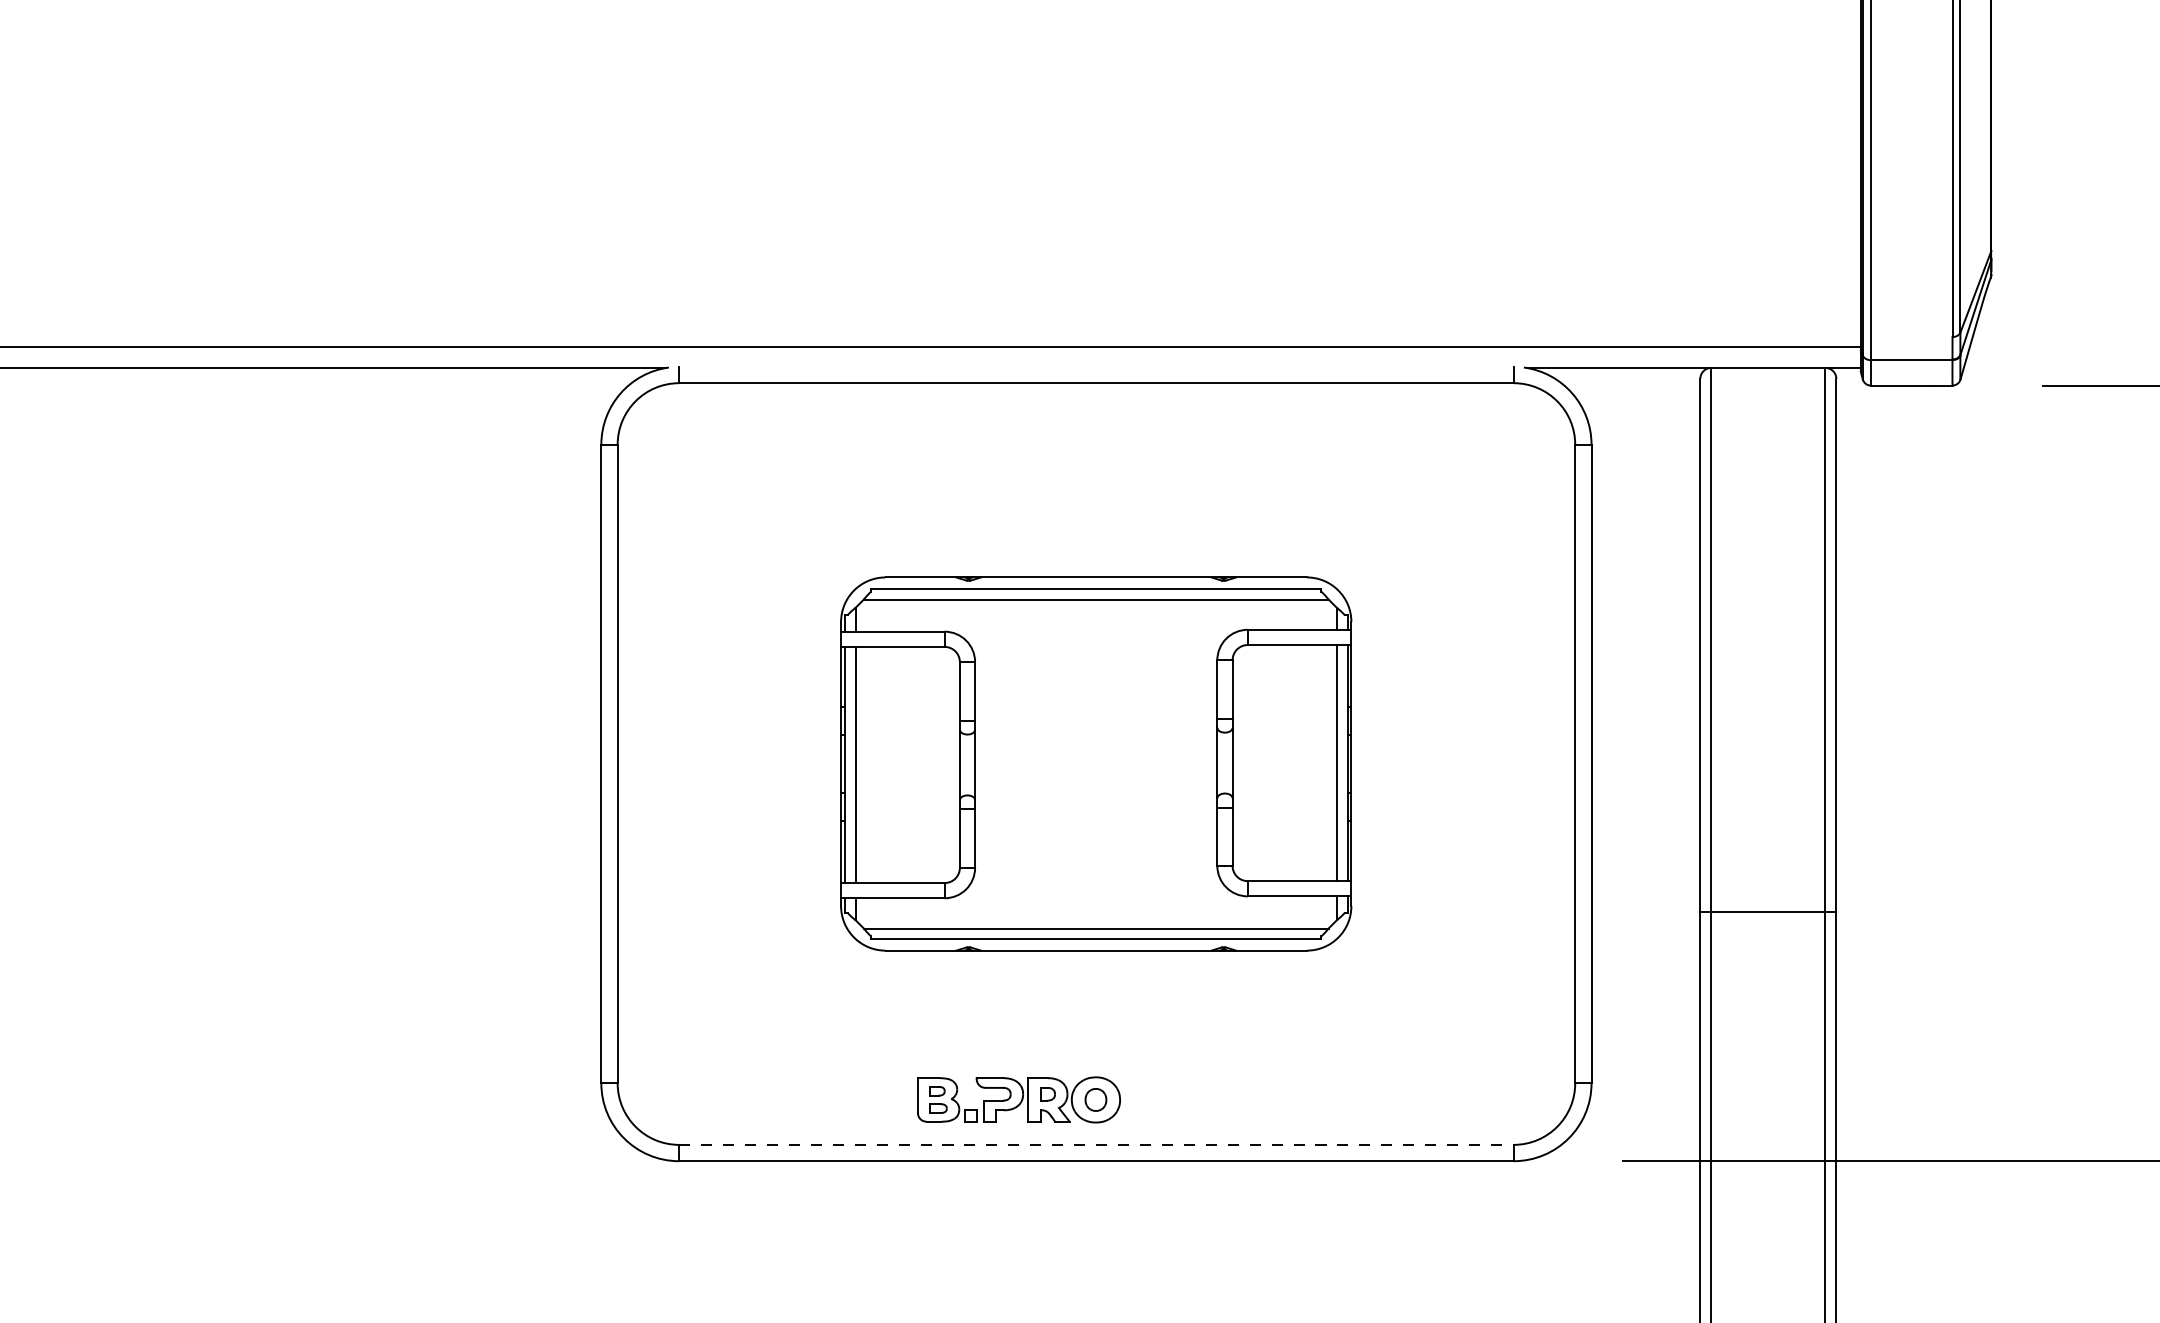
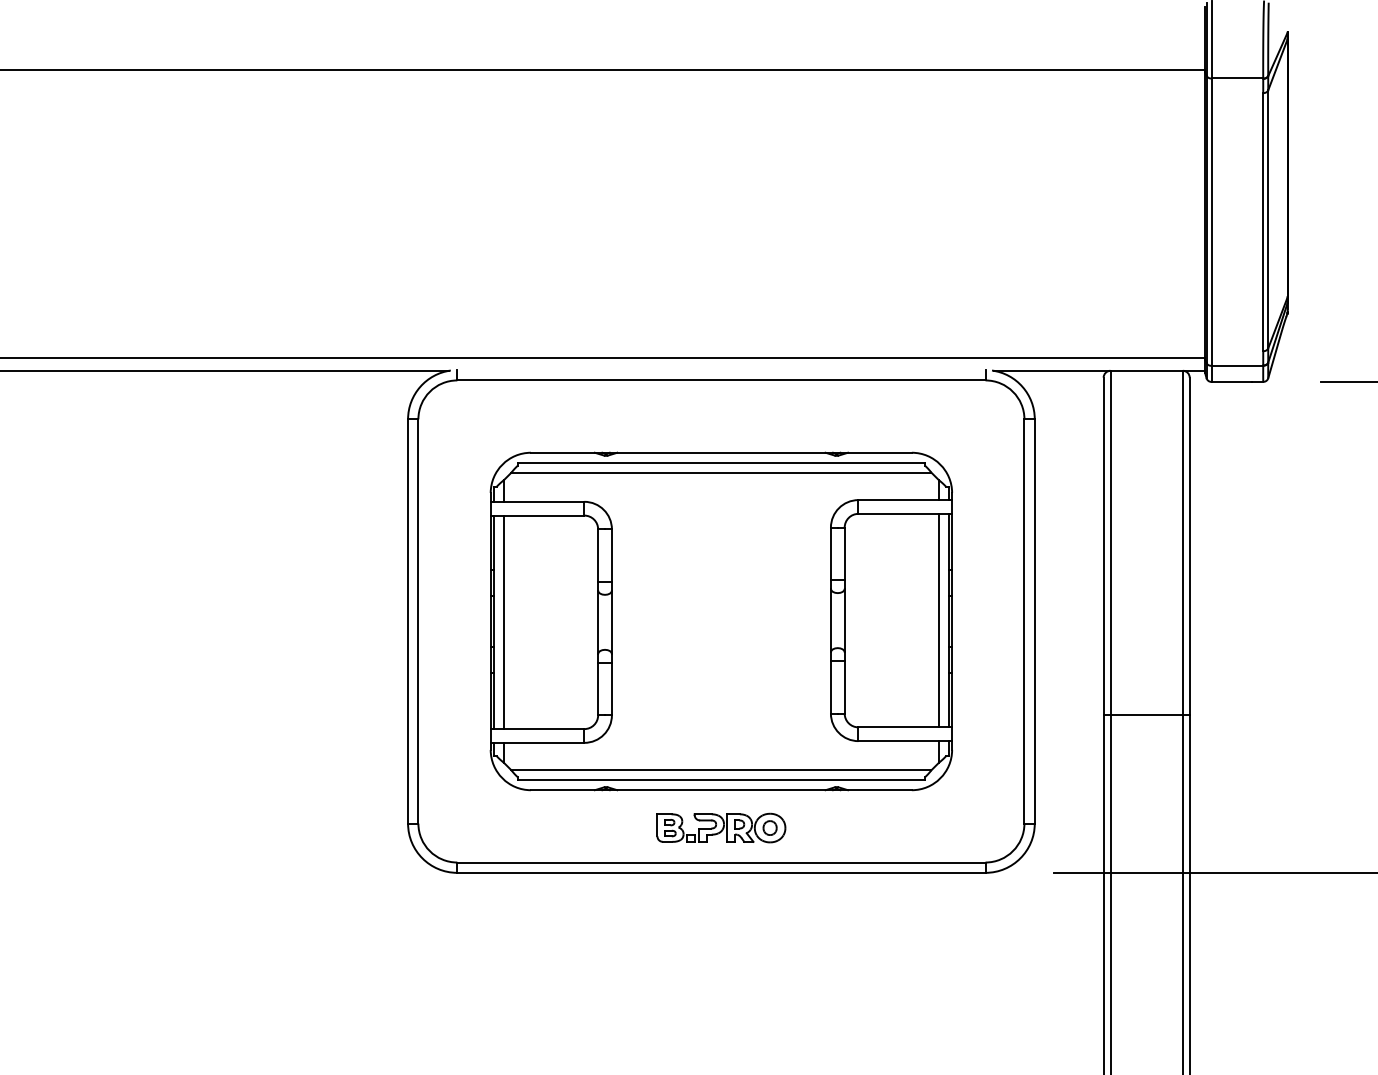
part: (1094, 764) -> (720, 621), size x1.43
part: (1019, 1099) -> (721, 827), moved
line: (1096, 1144) -> (721, 862), dashed -> solid

